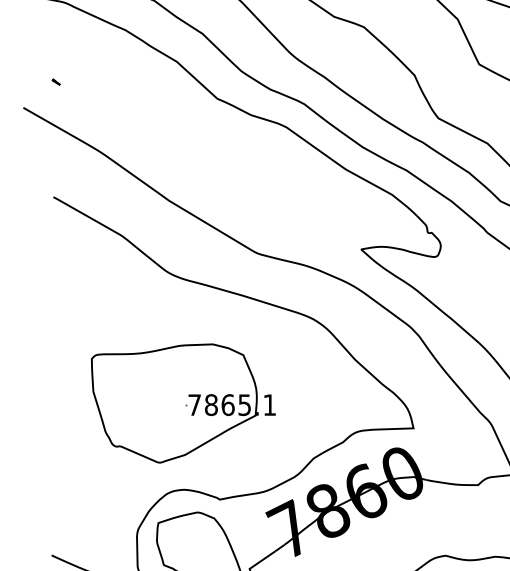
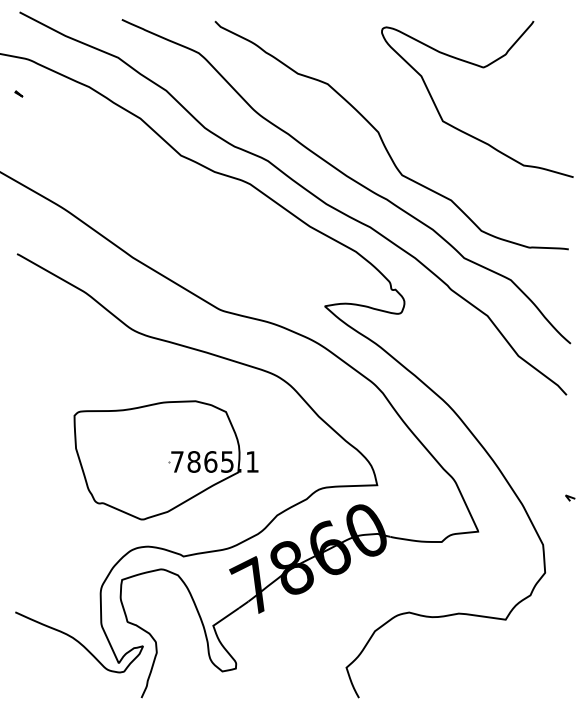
line: (55, 81) -> (18, 93), moved
part: (182, 403) -> (165, 460), moved

